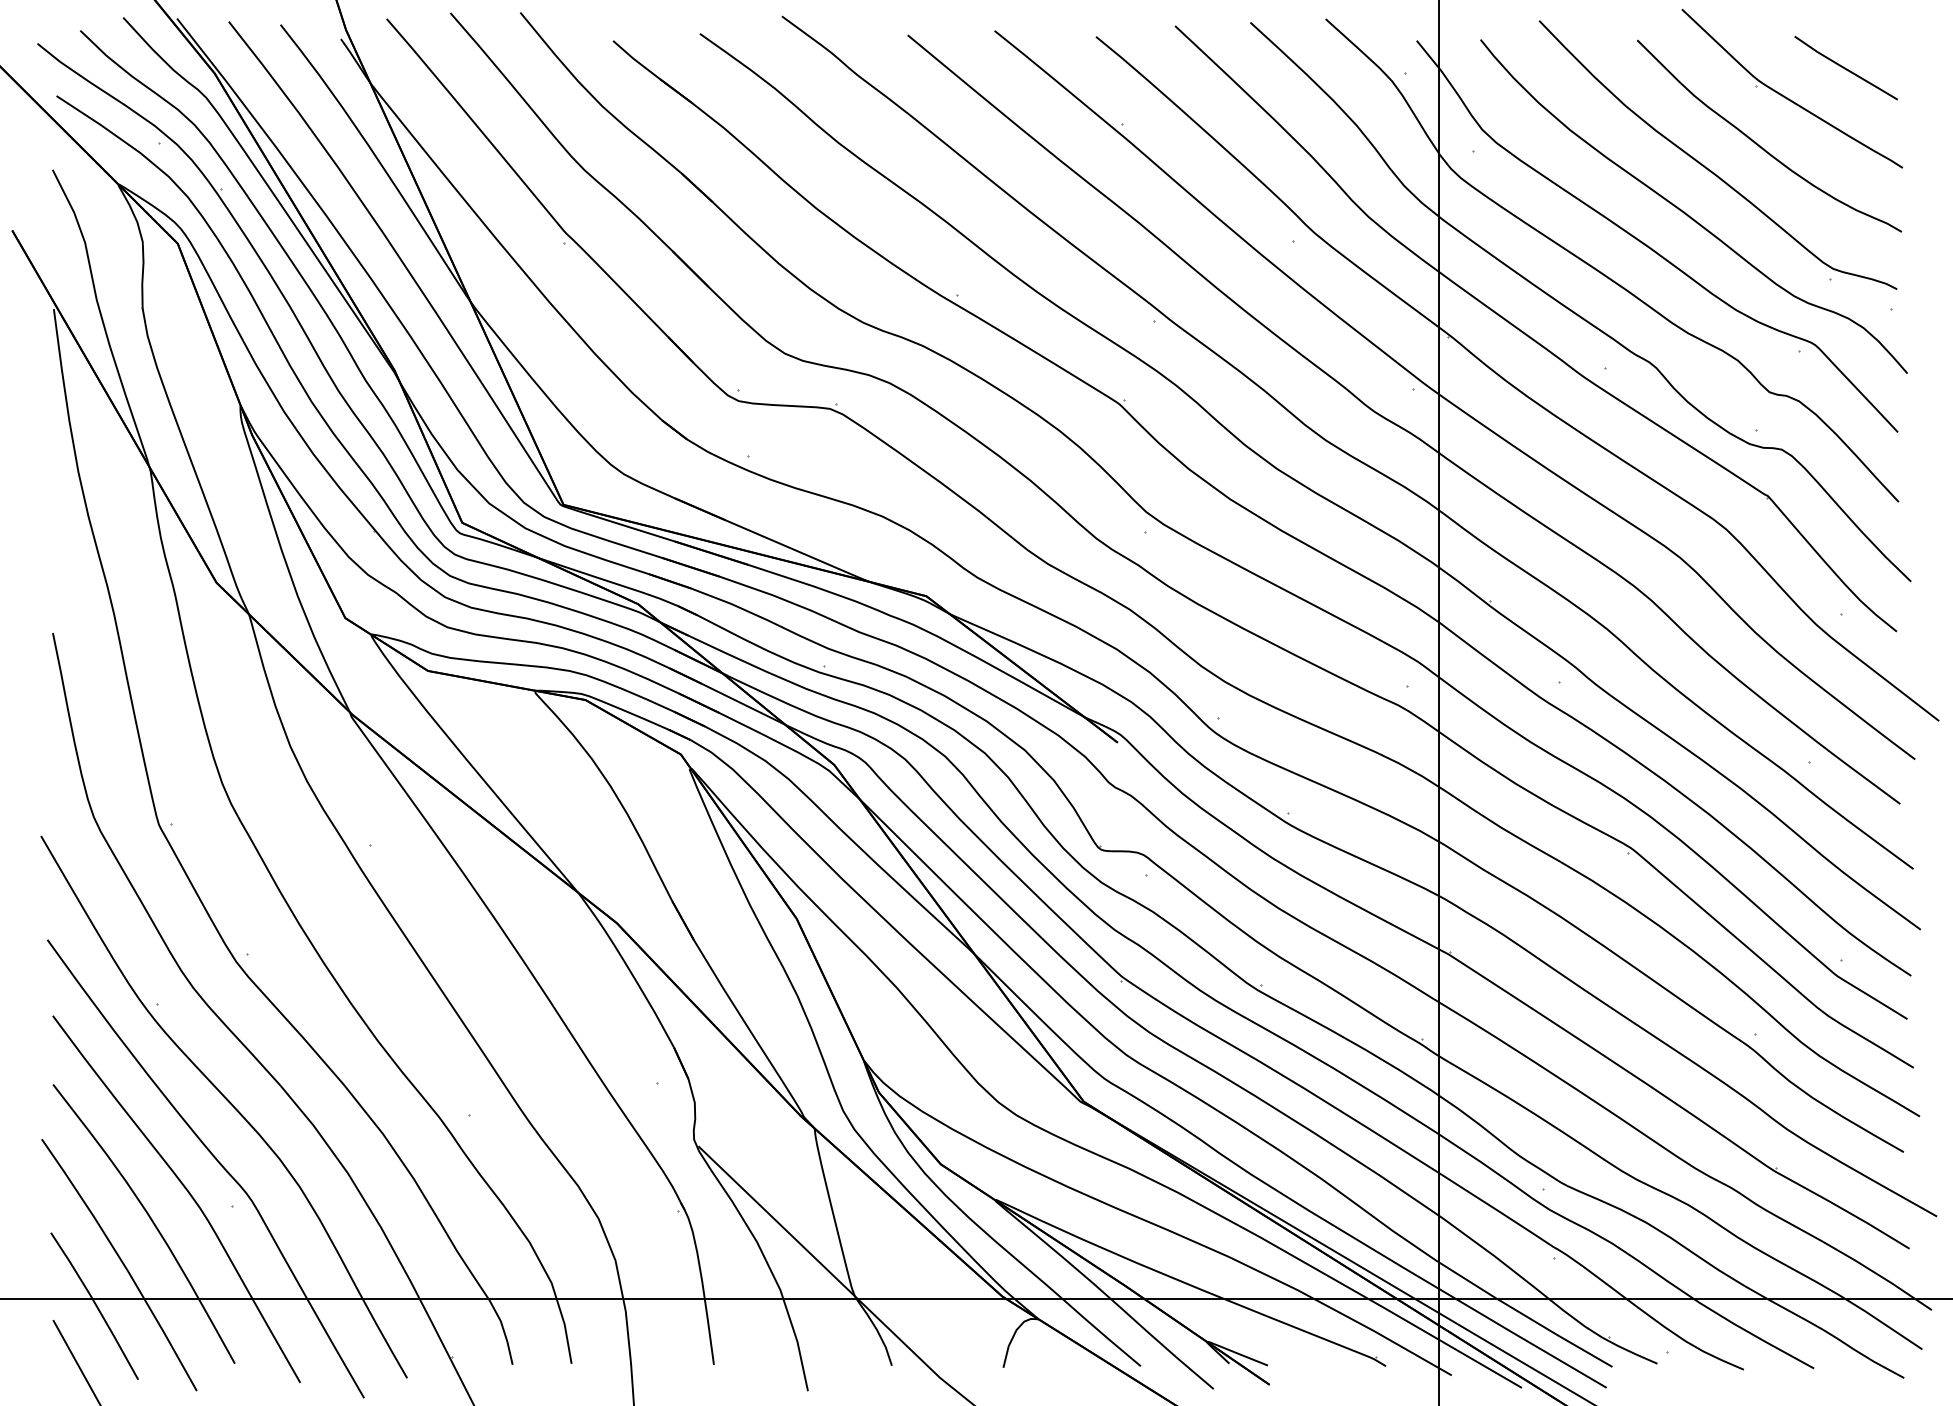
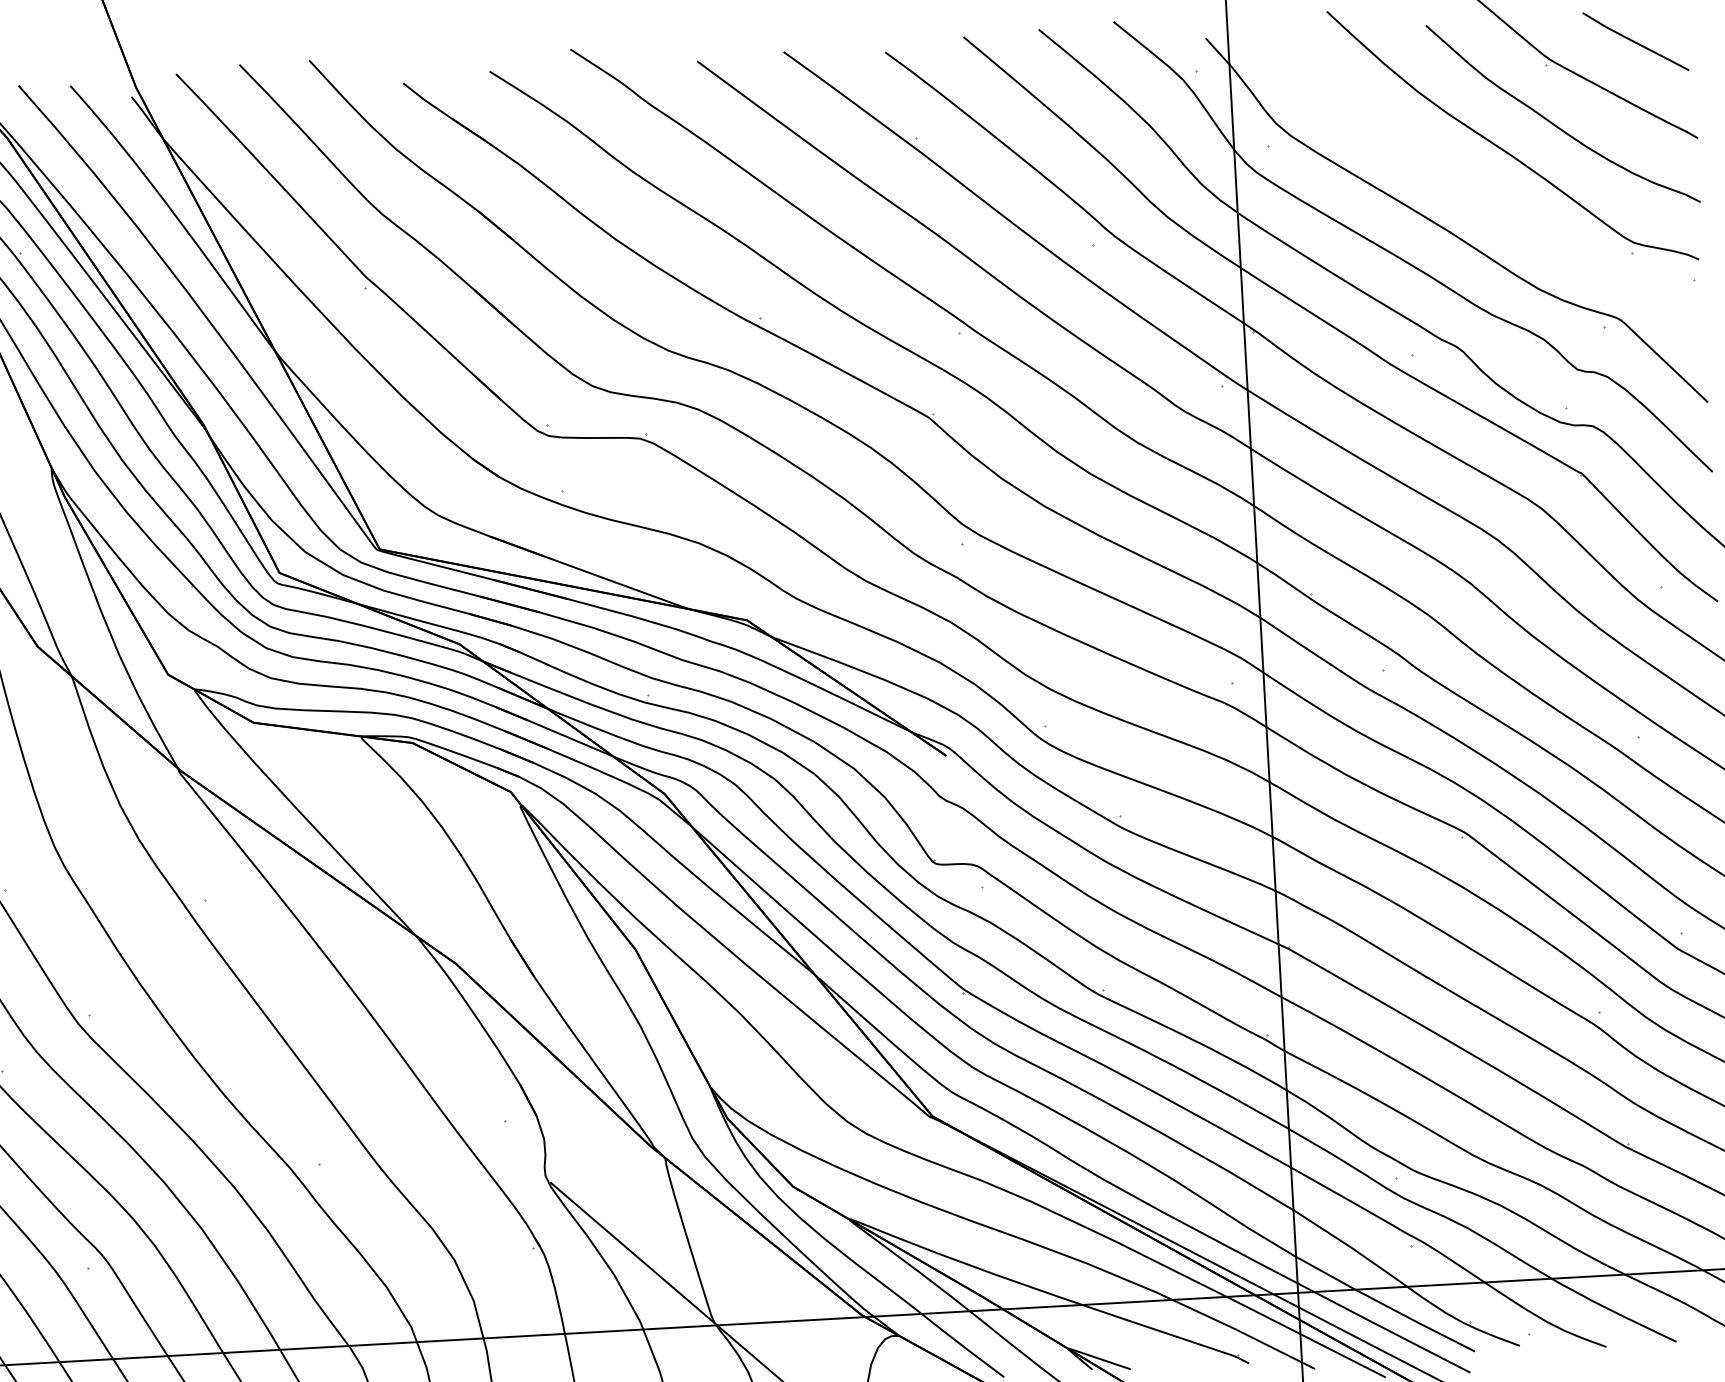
curve: (1688, 214) -> (1486, 196), removed

